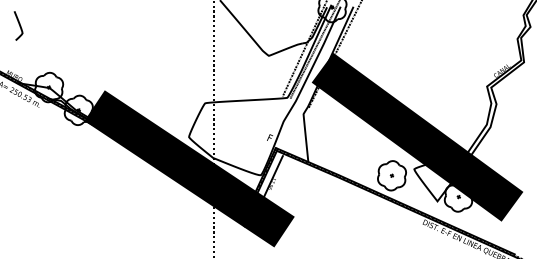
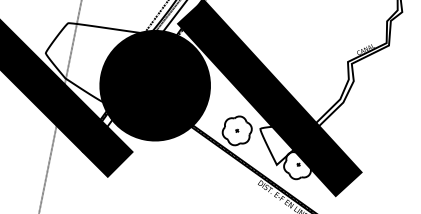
fill: (302, 147) -> (155, 85), added

